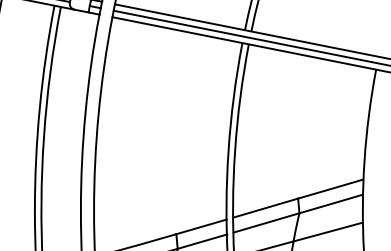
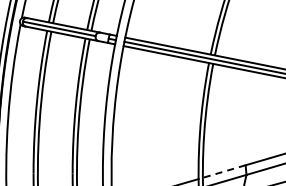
line: (264, 208) -> (223, 171), solid -> dashed

